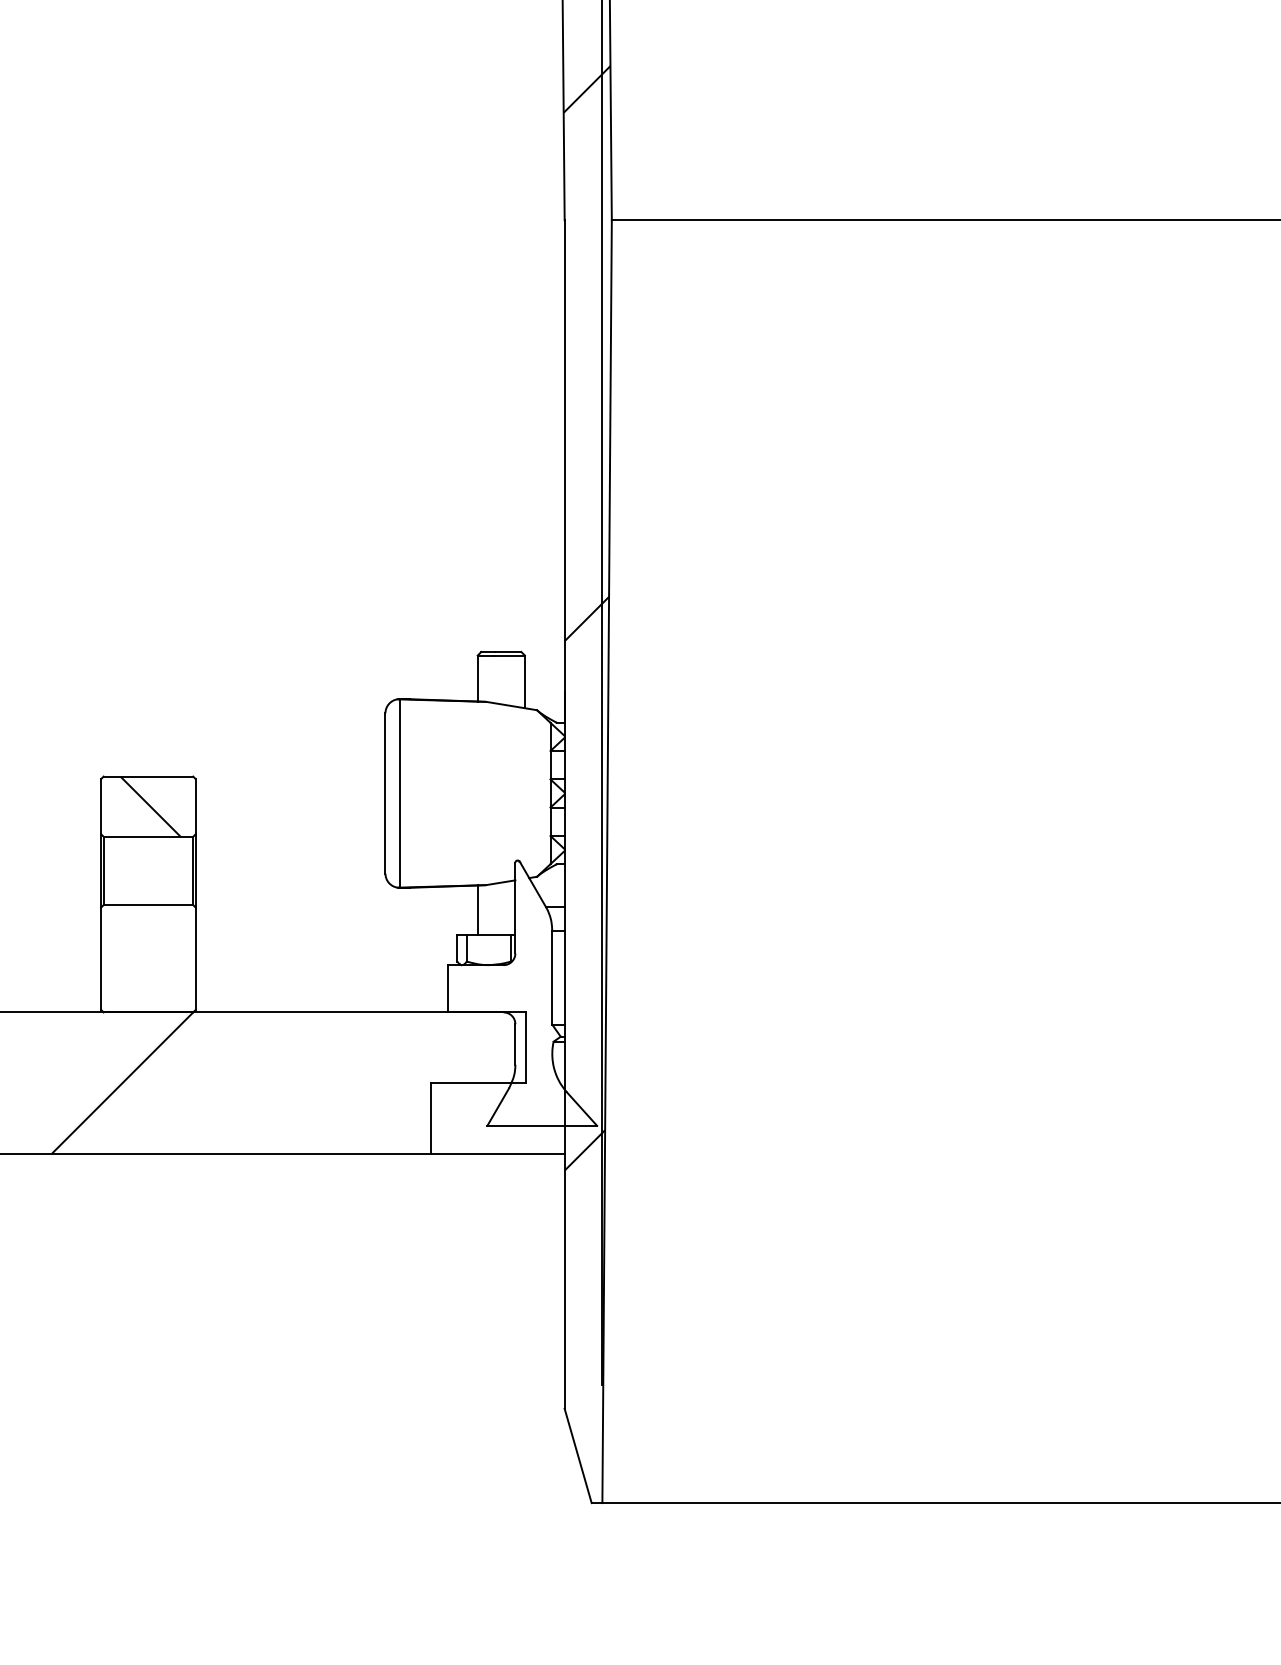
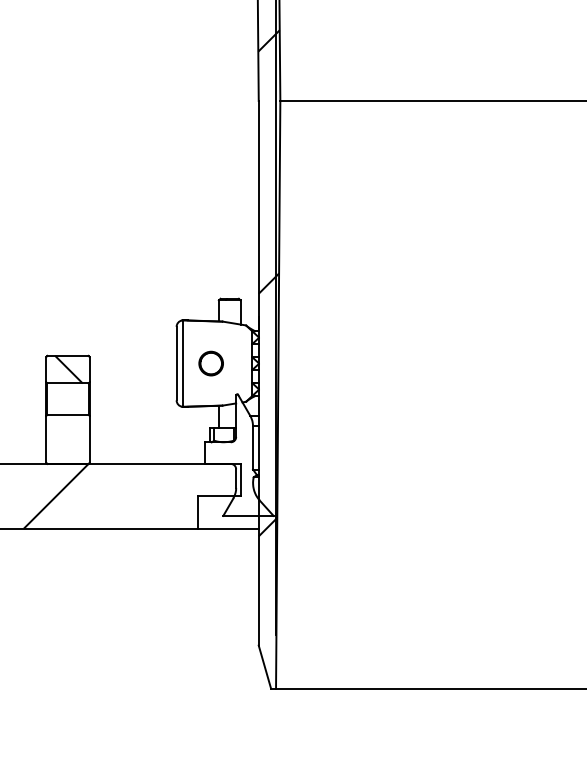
part: (459, 793) -> (210, 363), added

